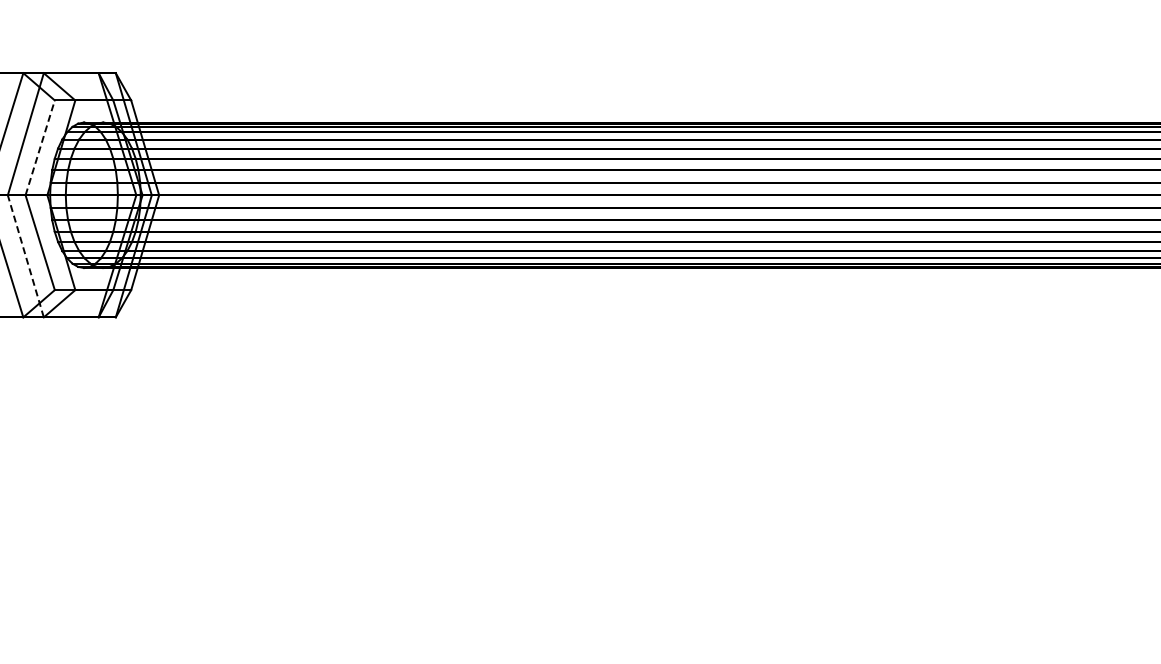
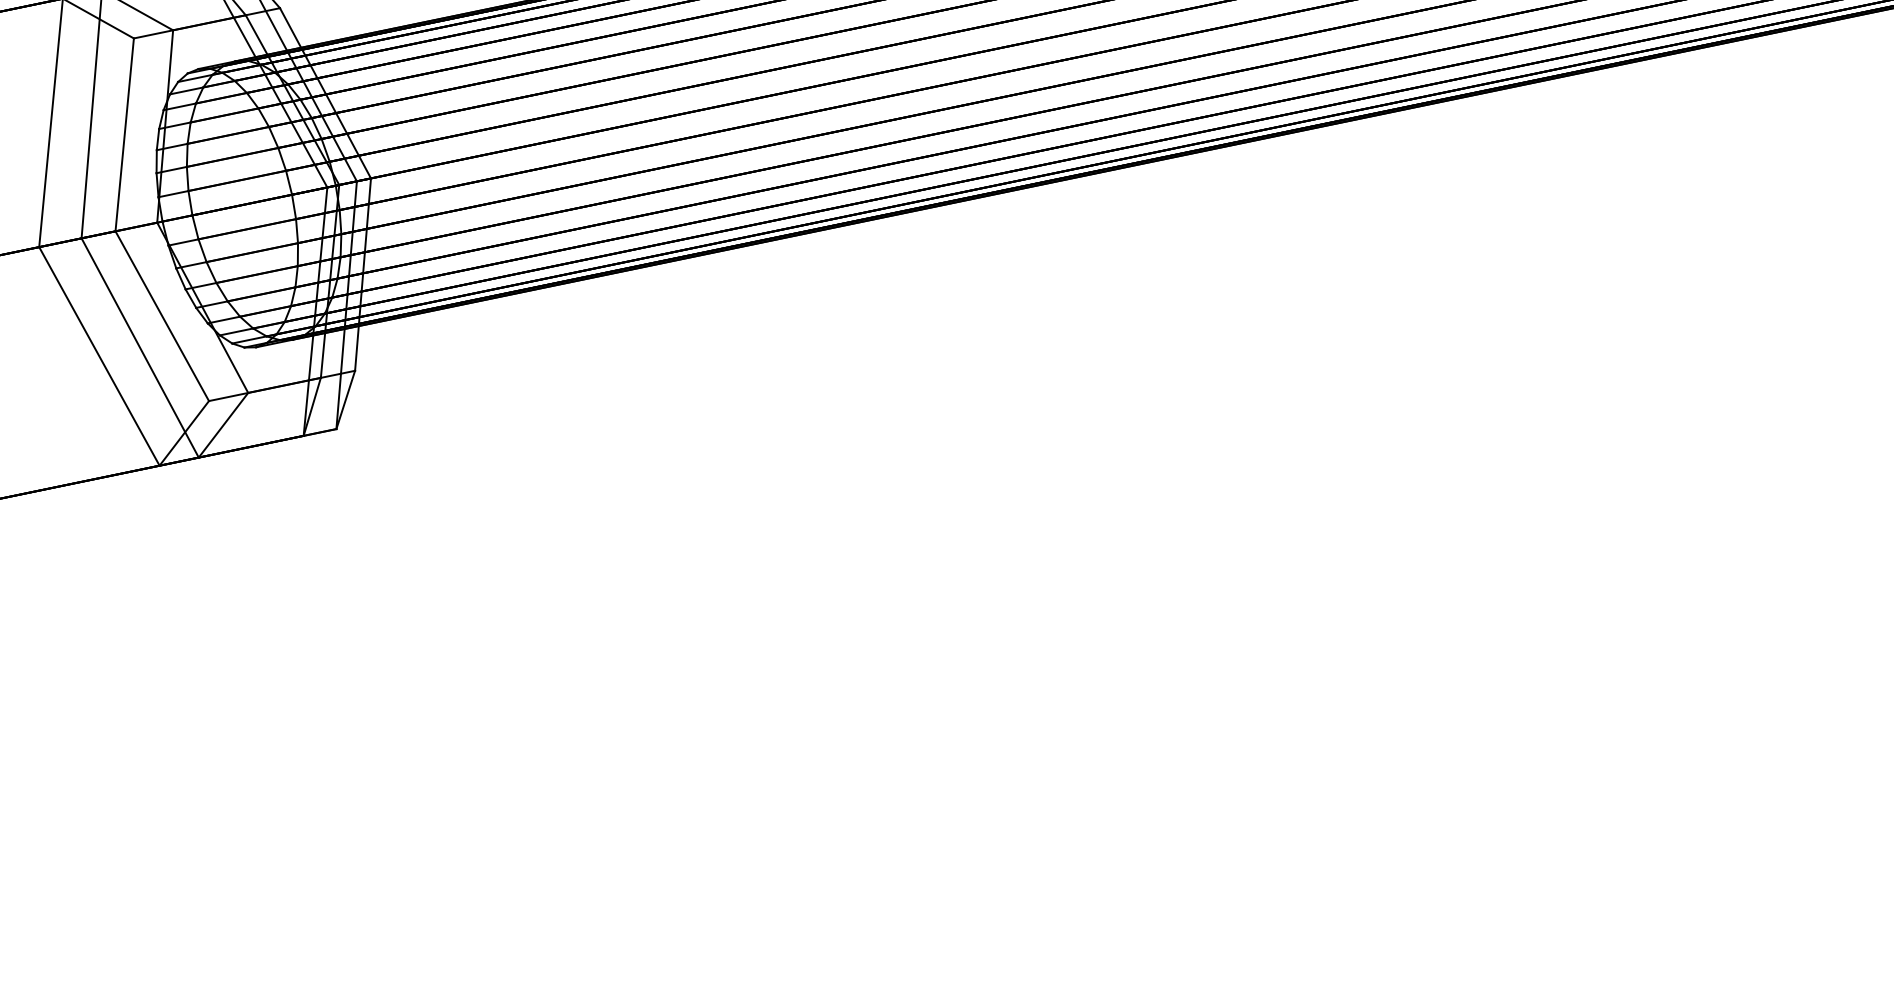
line: (40, 147) -> (125, 134), dashed -> solid
line: (25, 256) -> (139, 348), dashed -> solid

